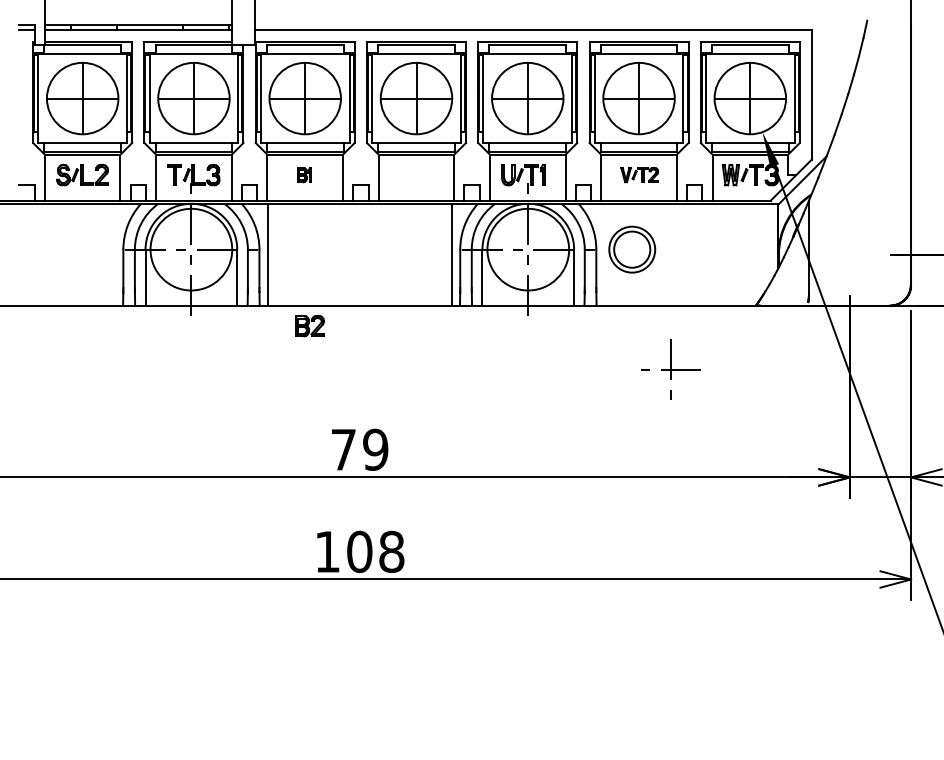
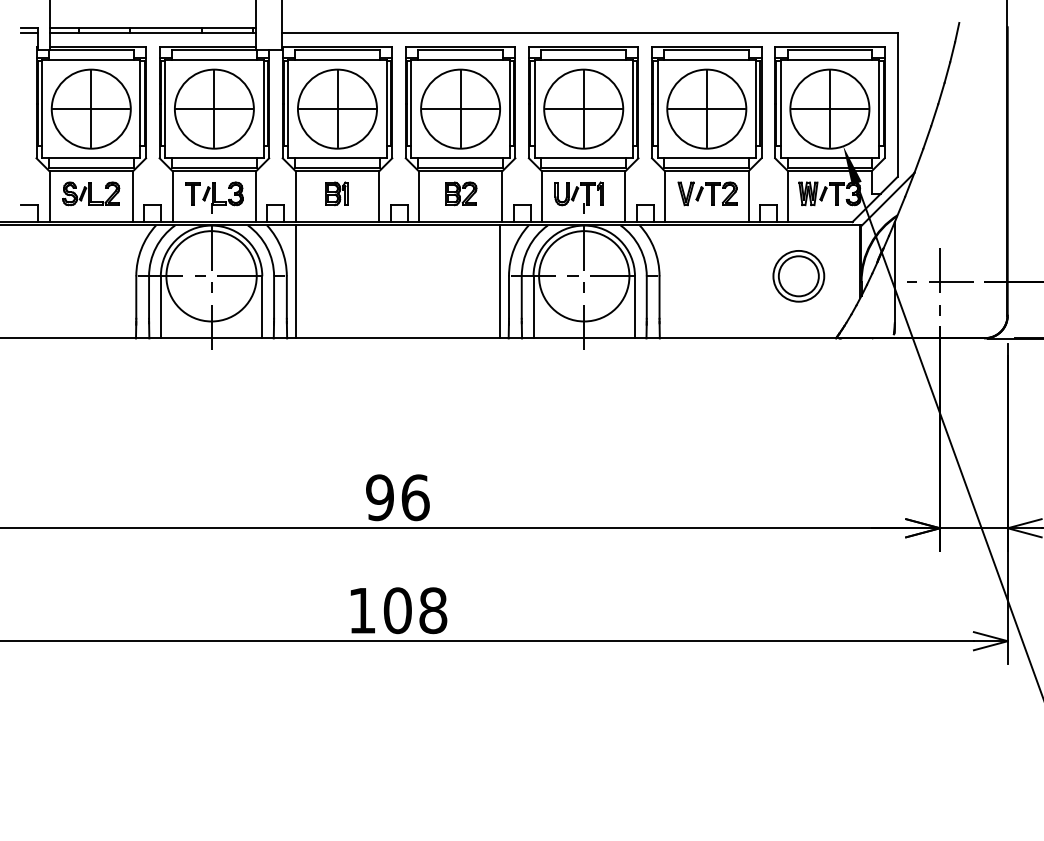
part: (304, 174) -> (336, 193), size x1.43
part: (639, 174) -> (707, 193), size x1.43
part: (632, 249) -> (799, 276), moved
part: (309, 326) -> (460, 194), moved
part: (670, 369) -> (939, 281), moved
text: (359, 449) -> (397, 497), 79 -> 96

